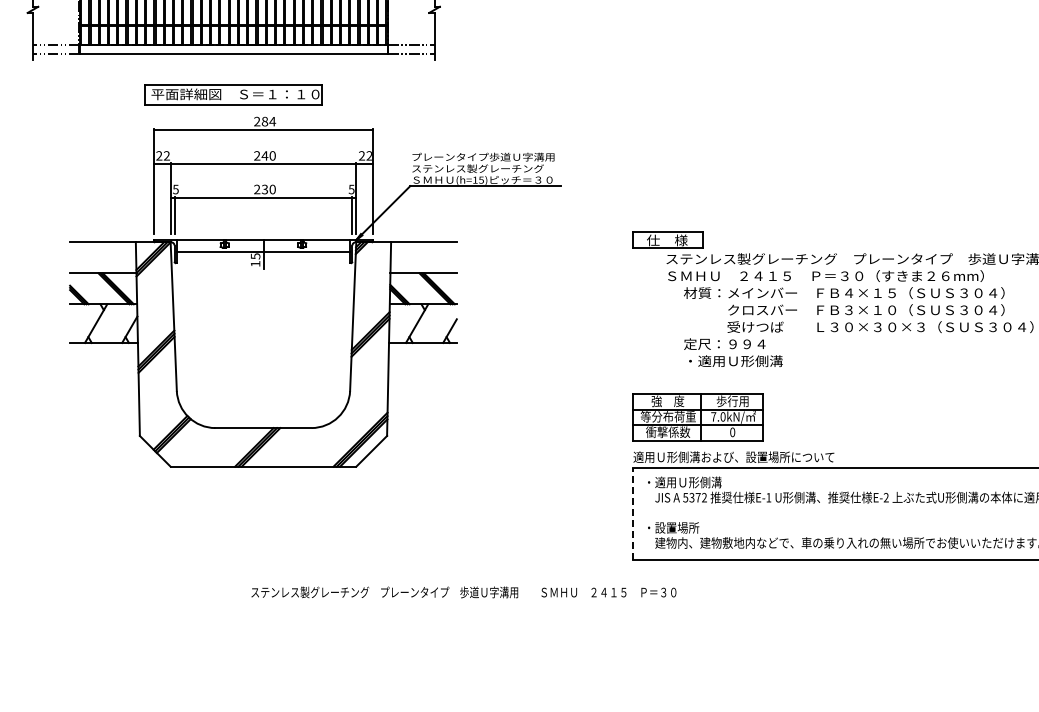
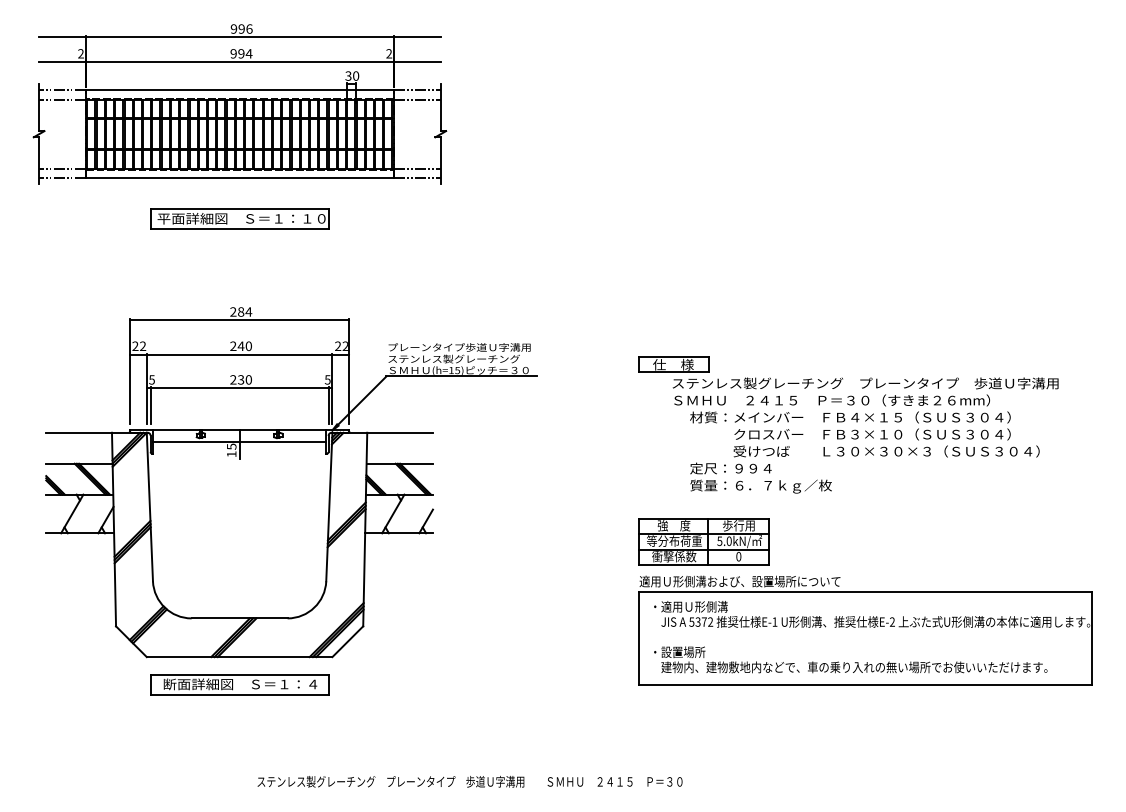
part: (315, 292) -> (291, 482), moved
text: (754, 362) -> (760, 486), ・適用Ｕ形側溝 -> 質量：６．７ｋｇ／枚
text: (713, 417) -> (719, 541), 7.0kN/ -> 5.0kN/
line: (633, 513) -> (639, 637), dashed -> solid
part: (233, 560) -> (239, 684), added
text: (463, 592) -> (469, 781), moved

